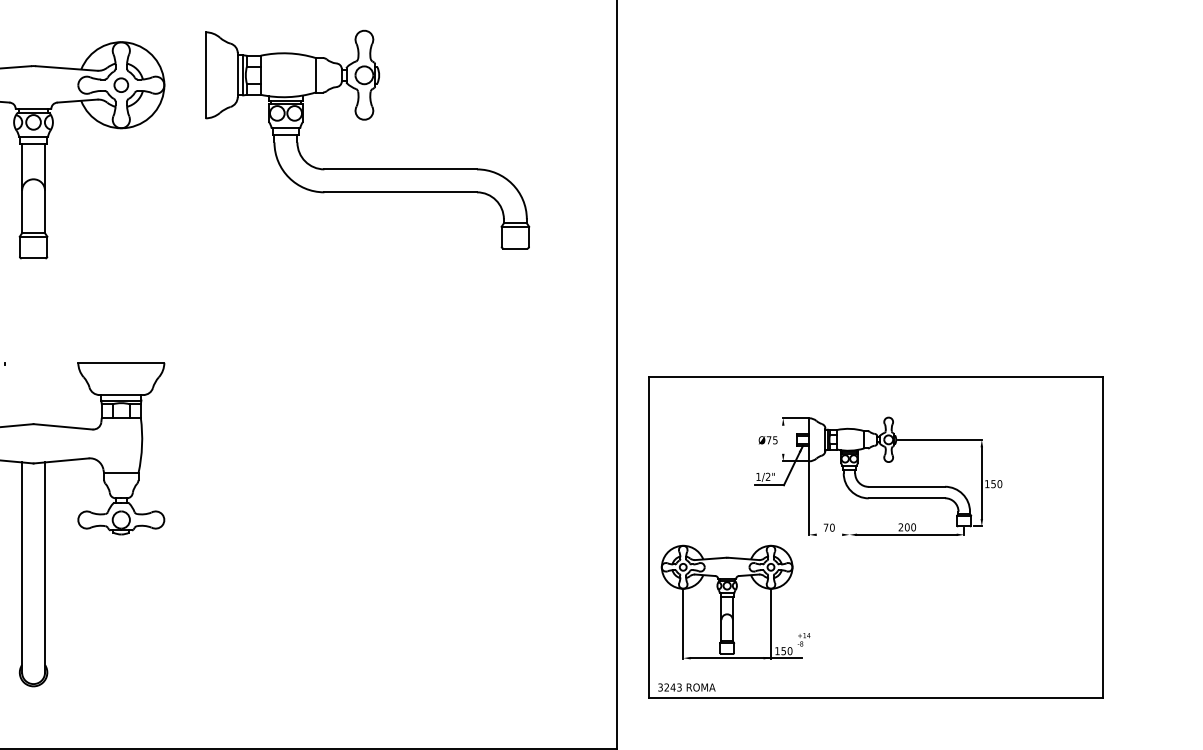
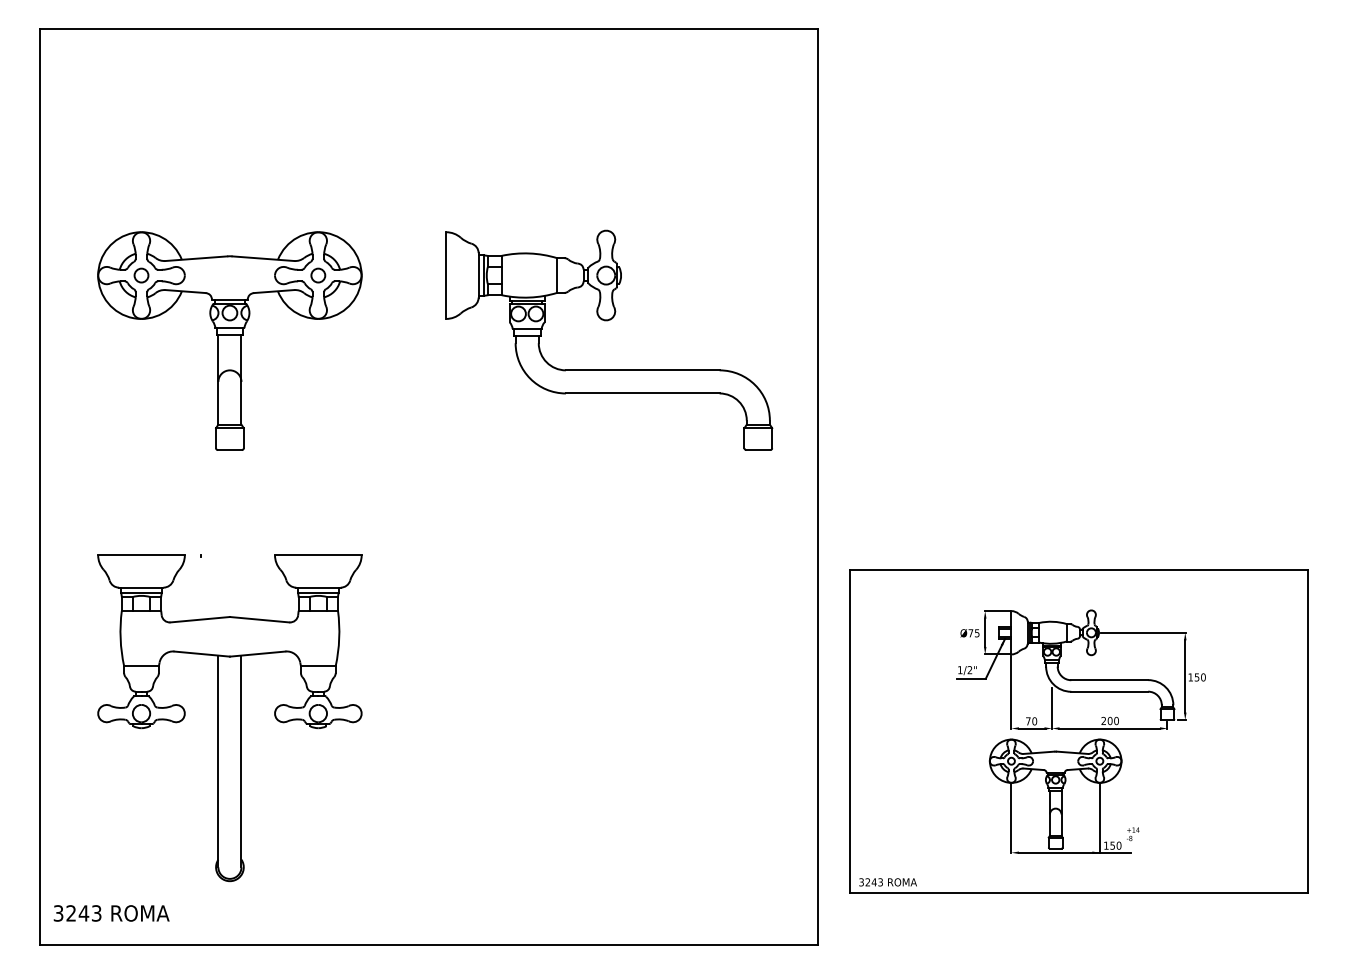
part: (365, 120) -> (607, 321), moved
line: (783, 439) -> (985, 632), added
line: (850, 514) -> (1052, 708), added
line: (829, 534) -> (1031, 728), added
part: (734, 601) -> (1063, 795), moved

